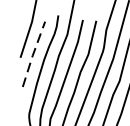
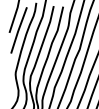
line: (33, 54) -> (18, 30), dashed -> solid

